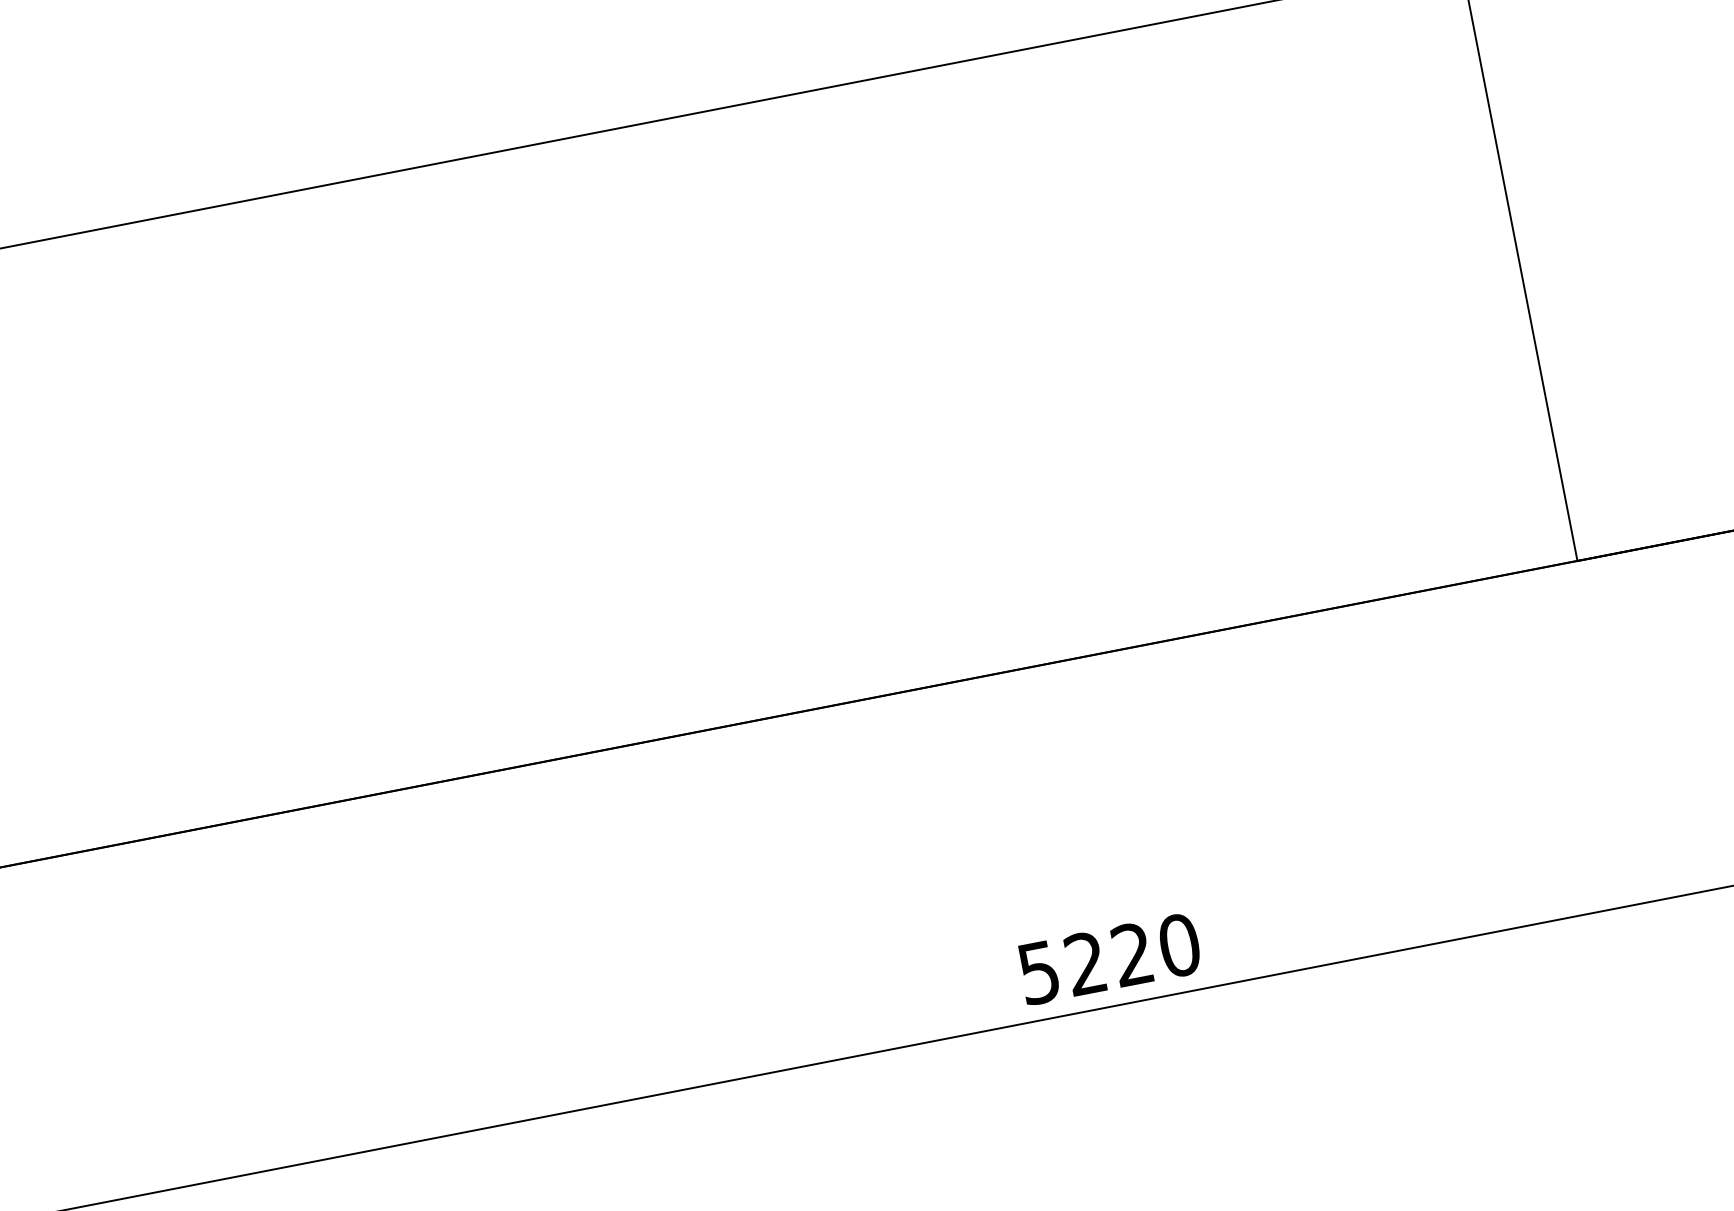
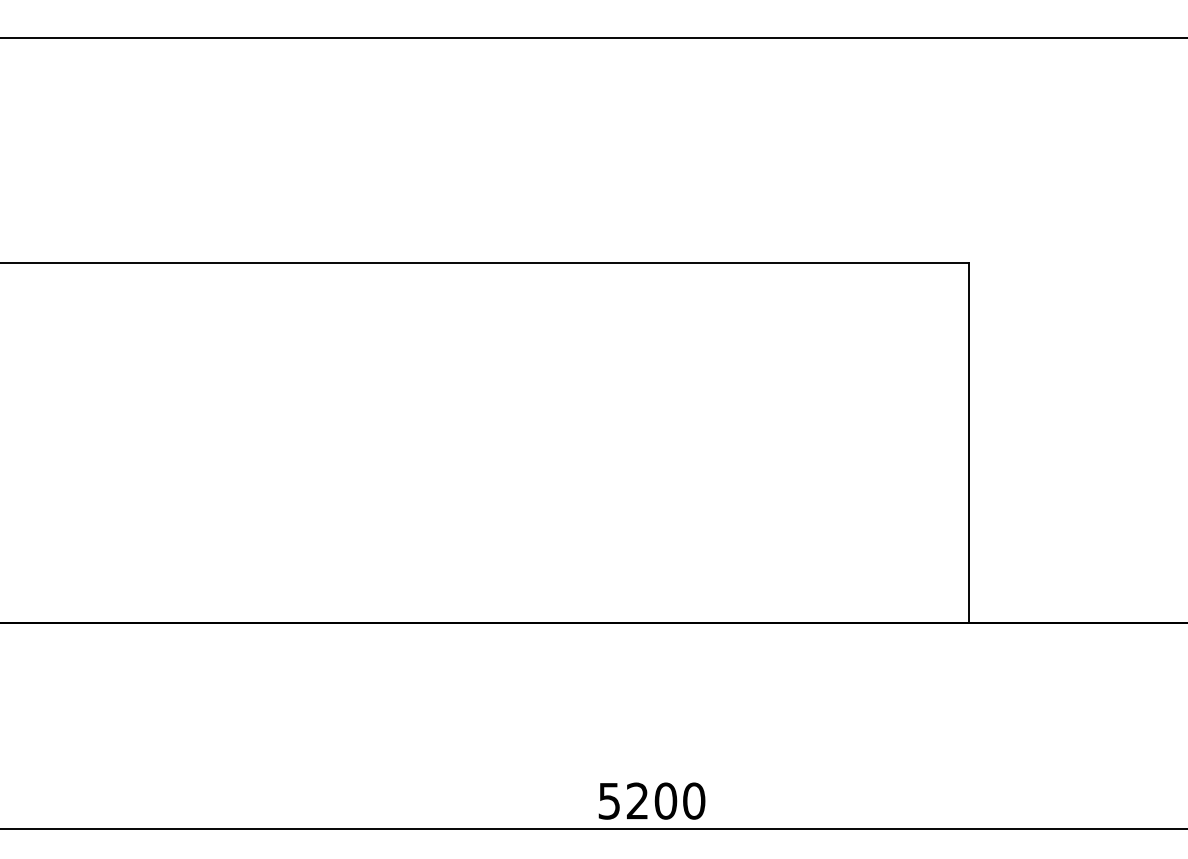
text: (1131, 953) -> (665, 800), 5220 -> 5200

